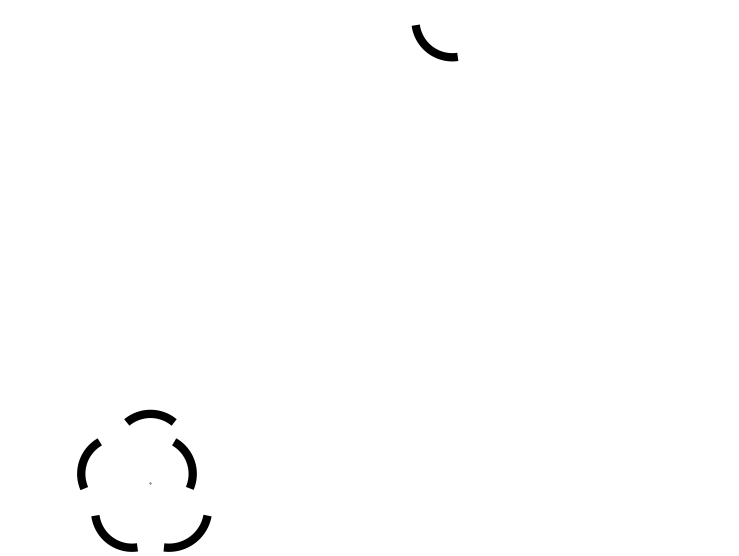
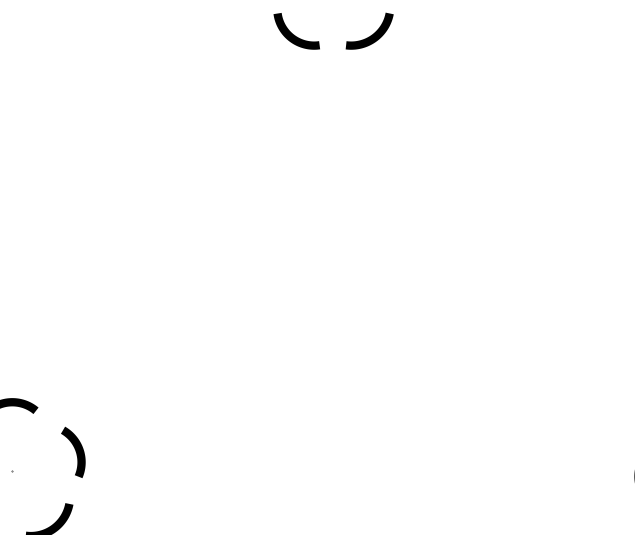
curve: (509, 46) -> (371, 34), added
curve: (186, 463) -> (75, 451), moved

